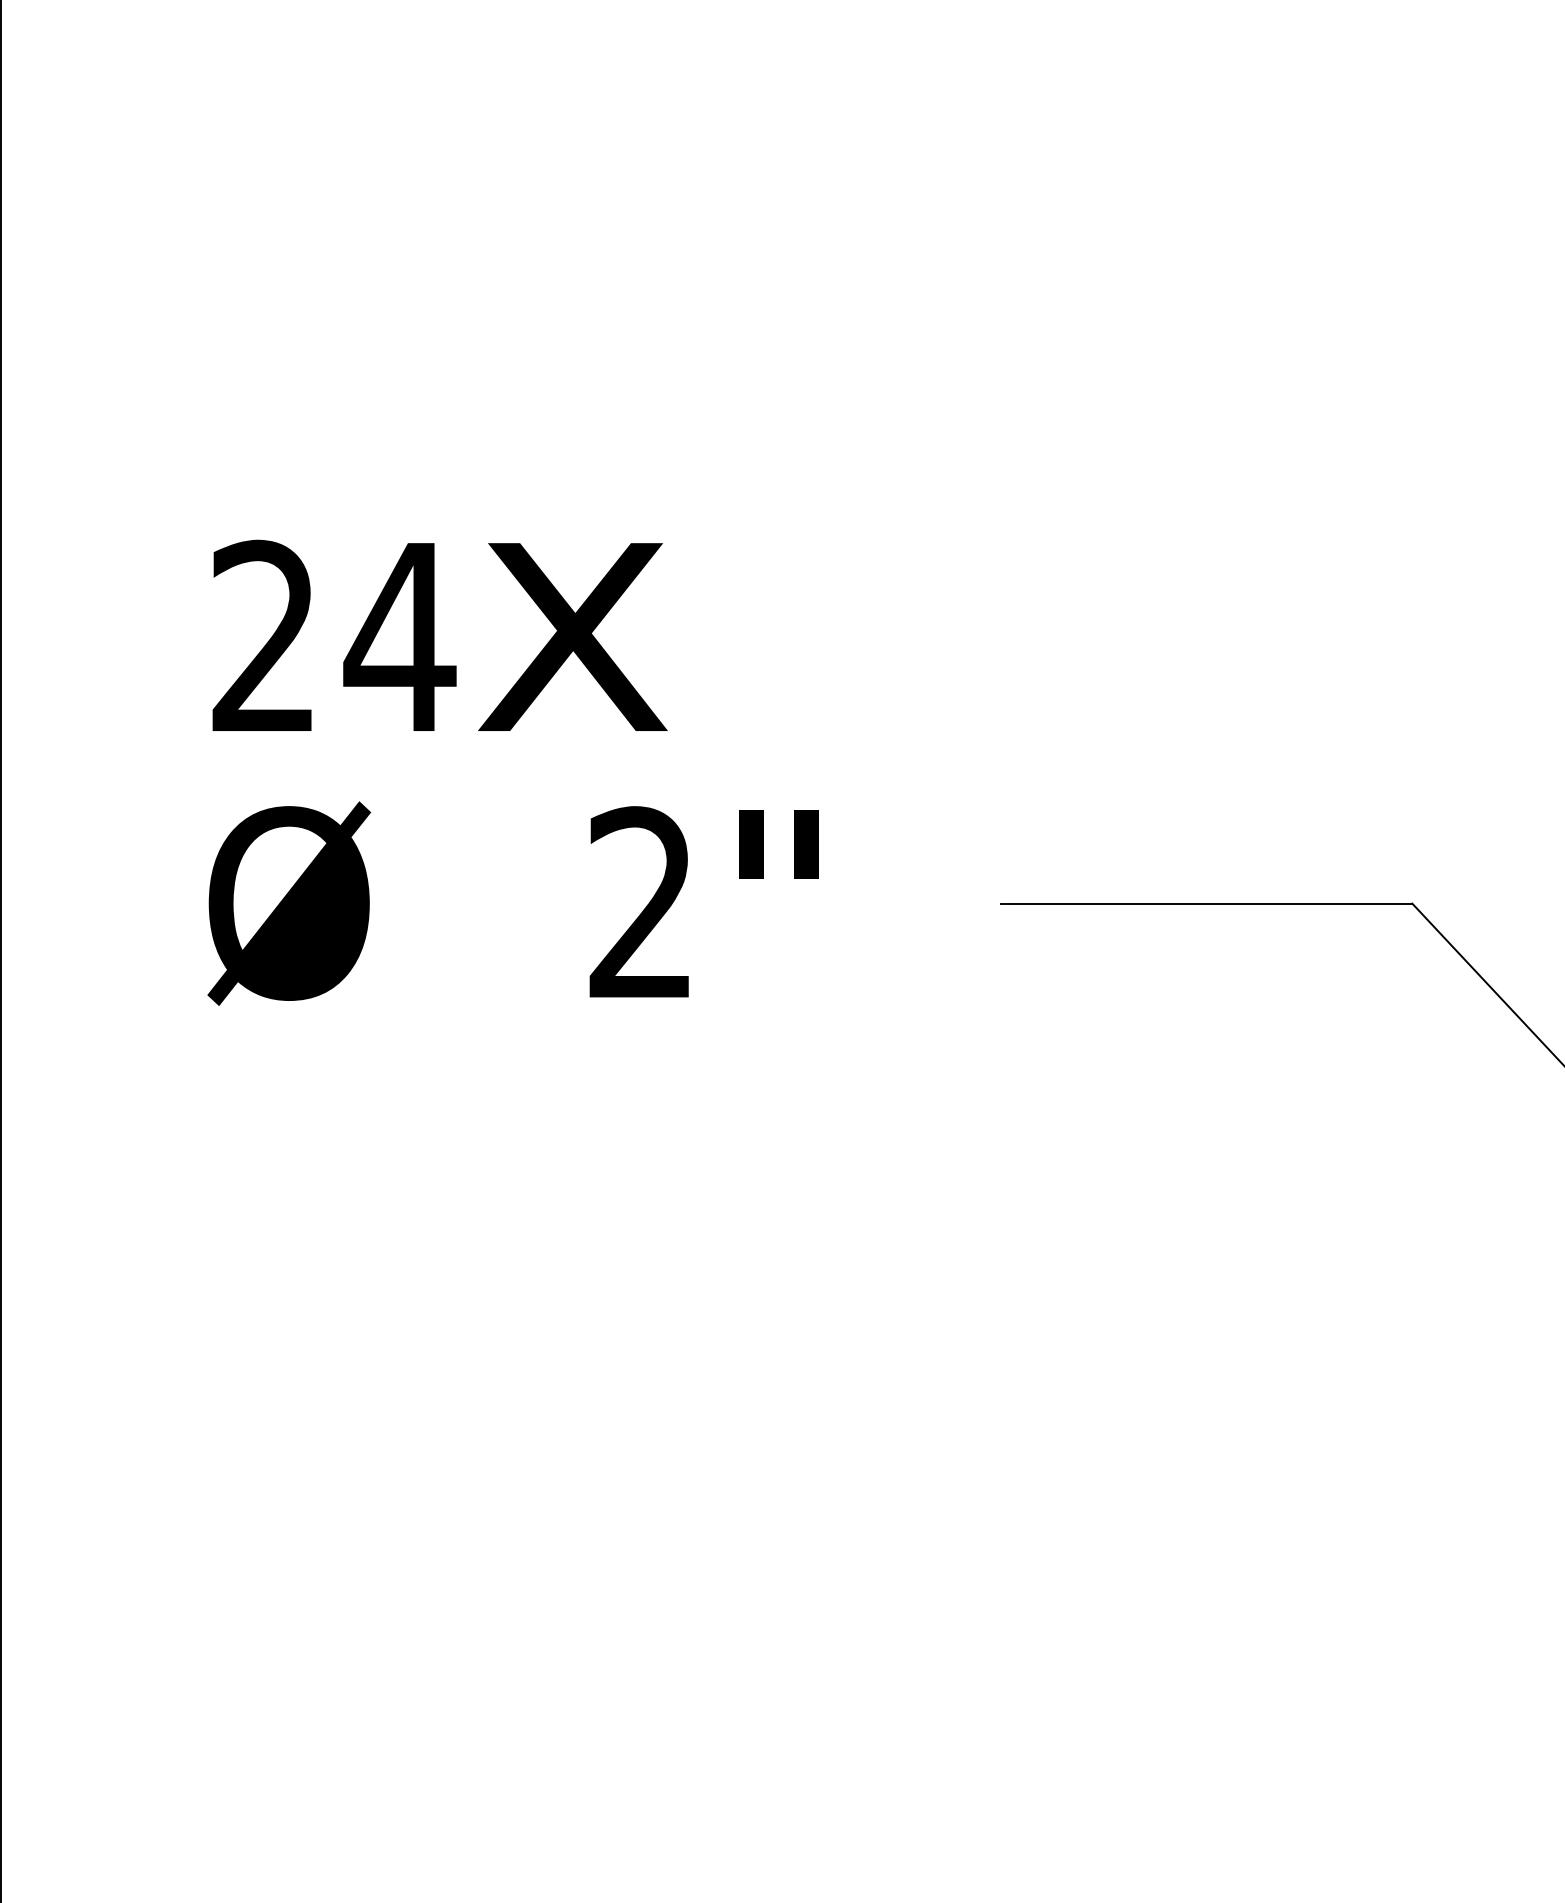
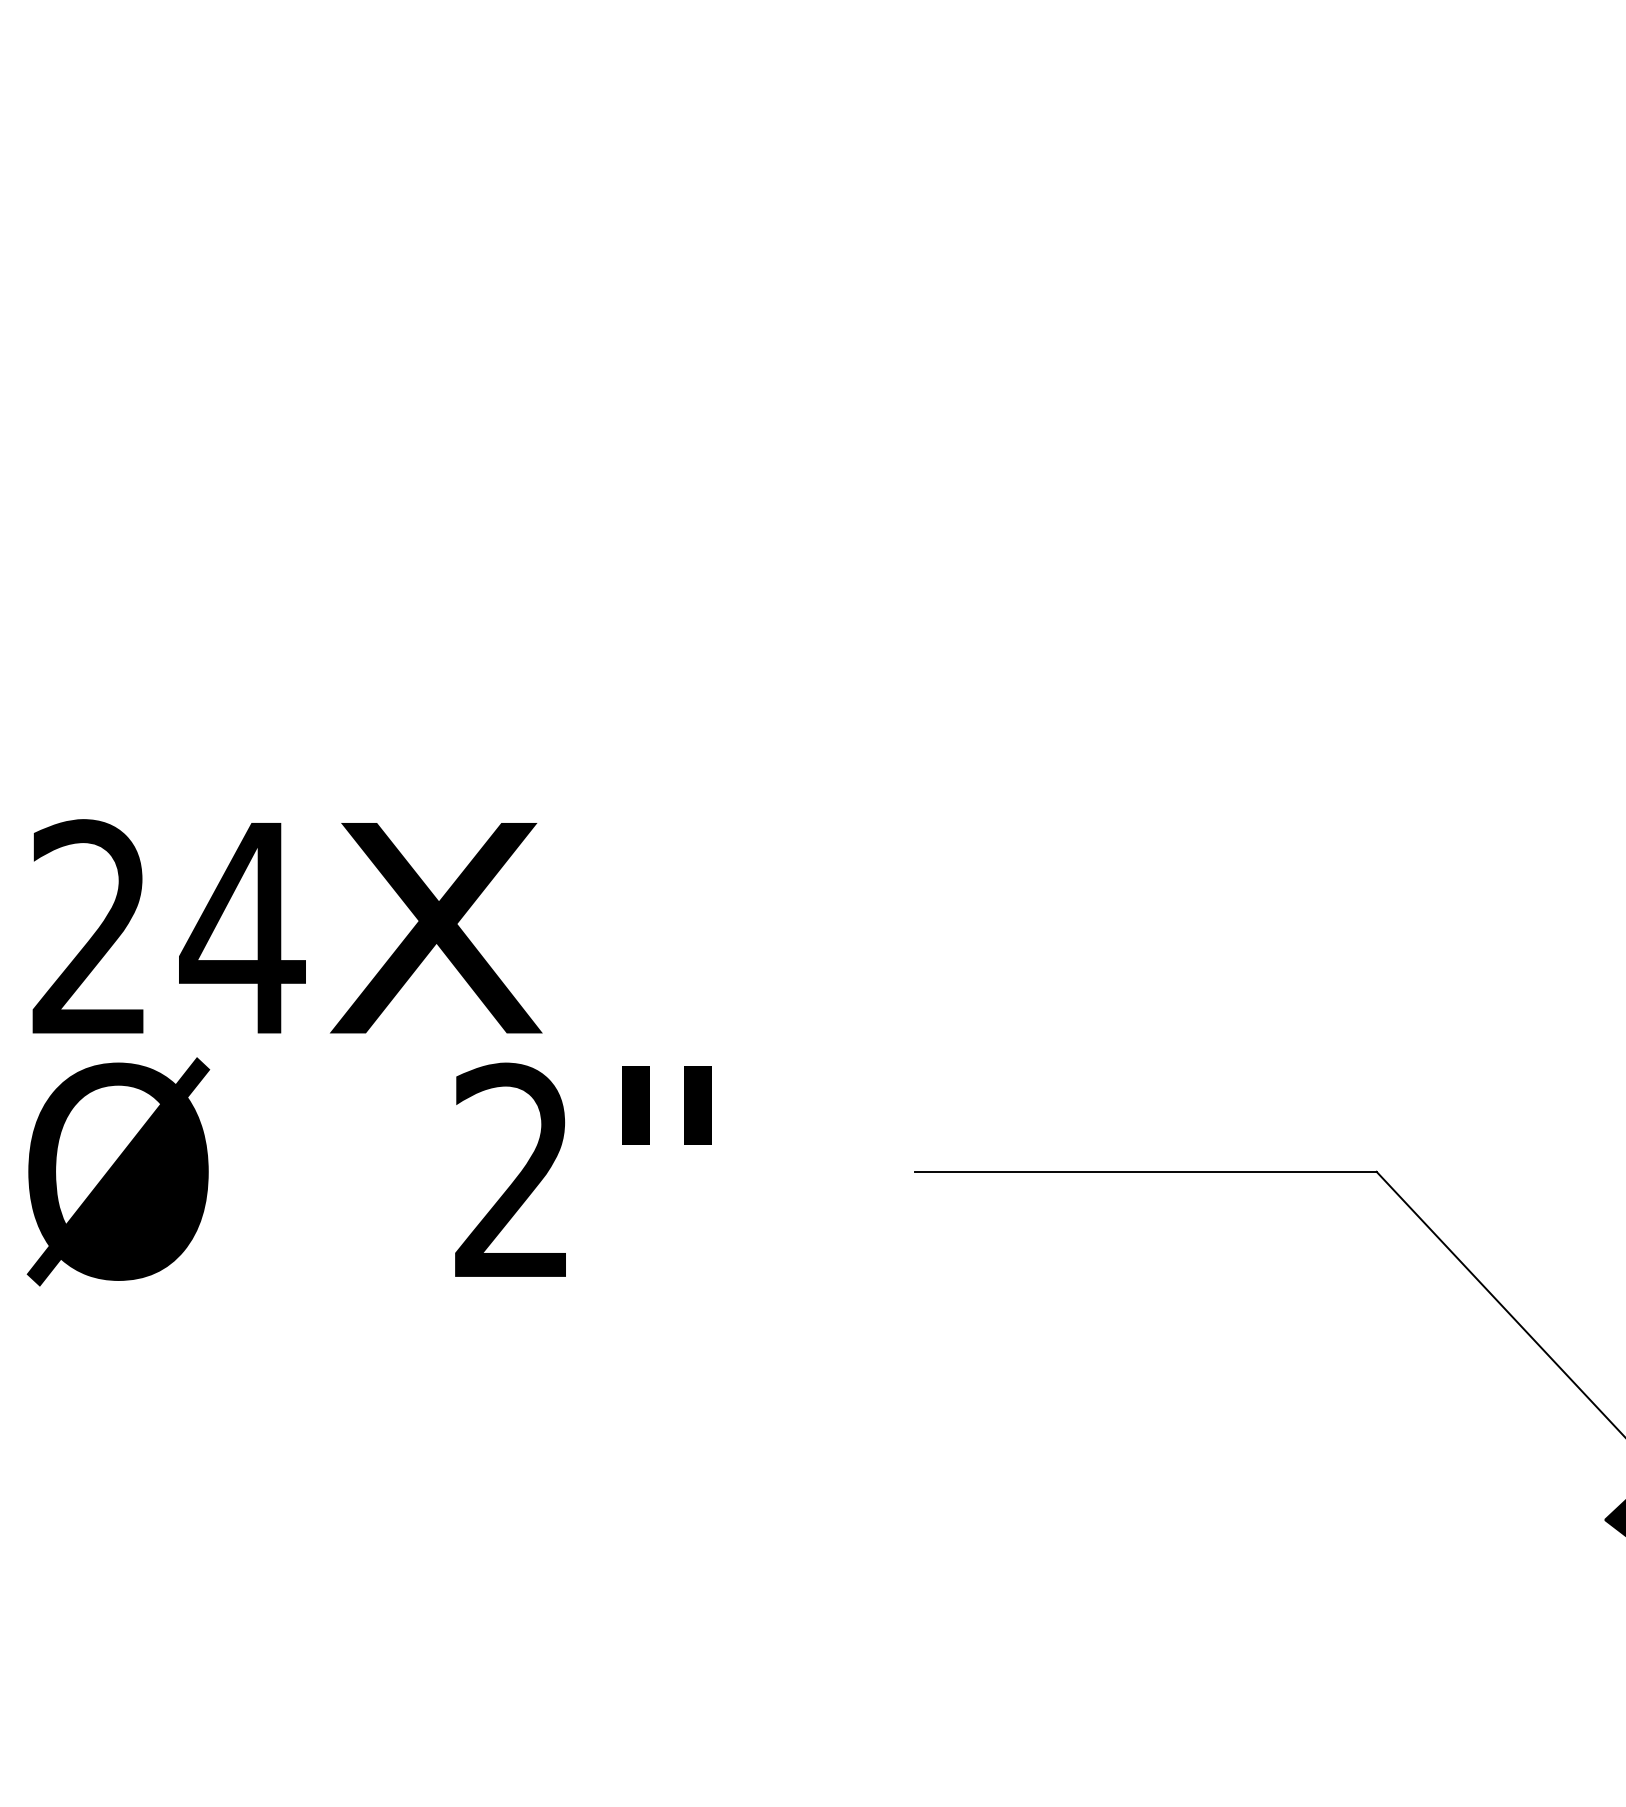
text: (439, 634) -> (286, 925), moved

